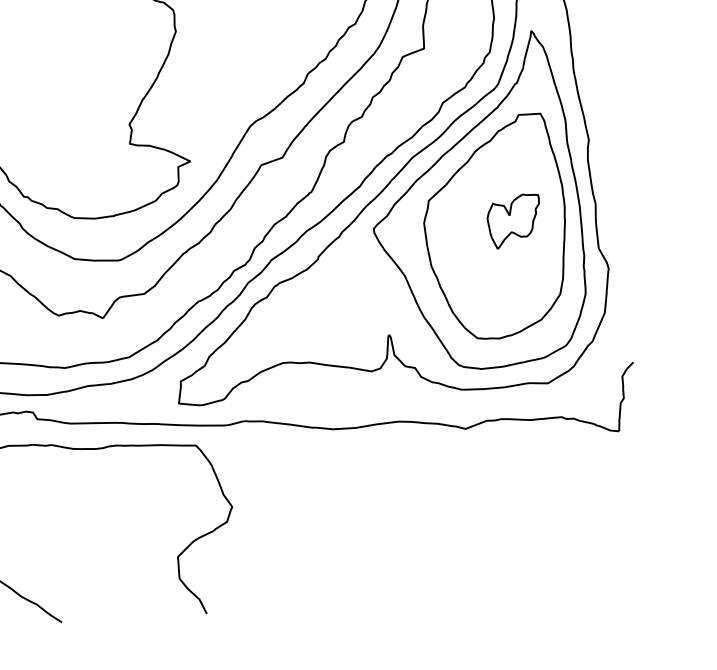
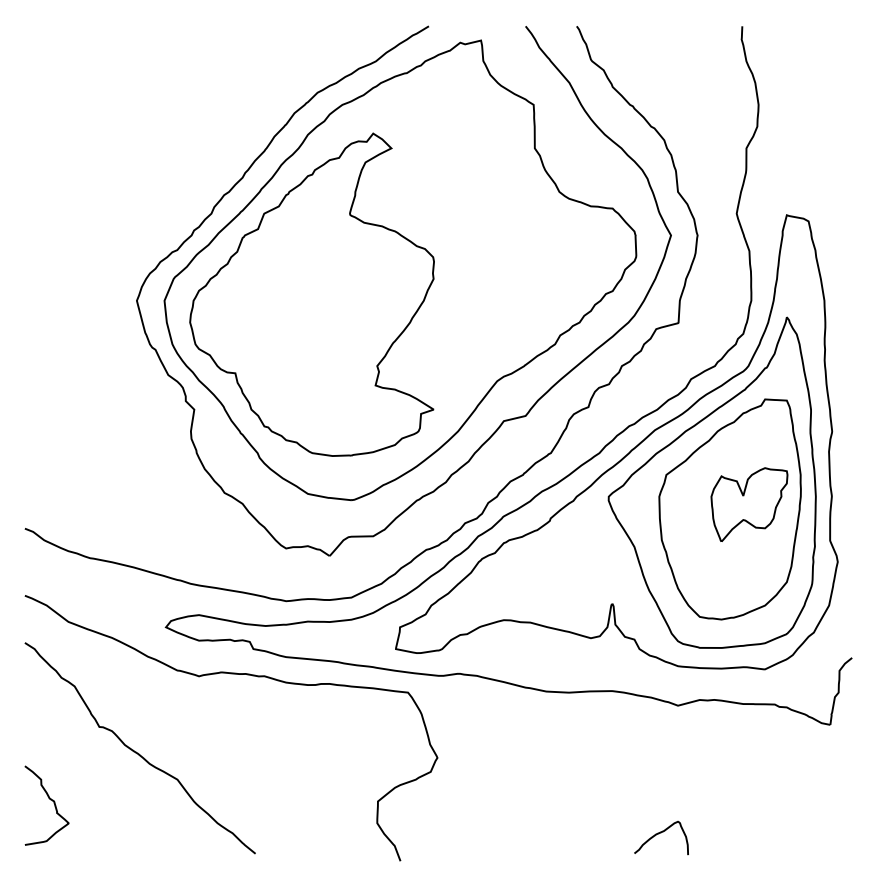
part: (514, 221) -> (749, 504), size x1.43
curve: (463, 557) -> (661, 833), added

